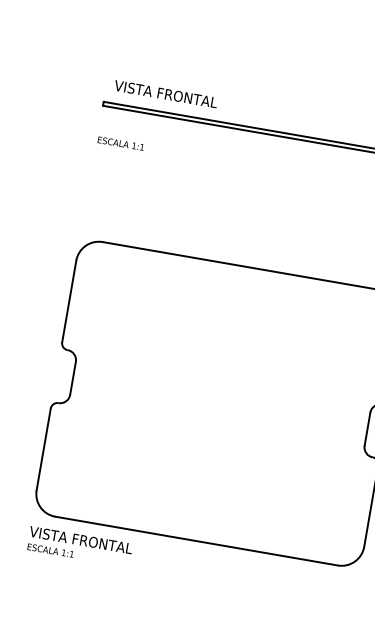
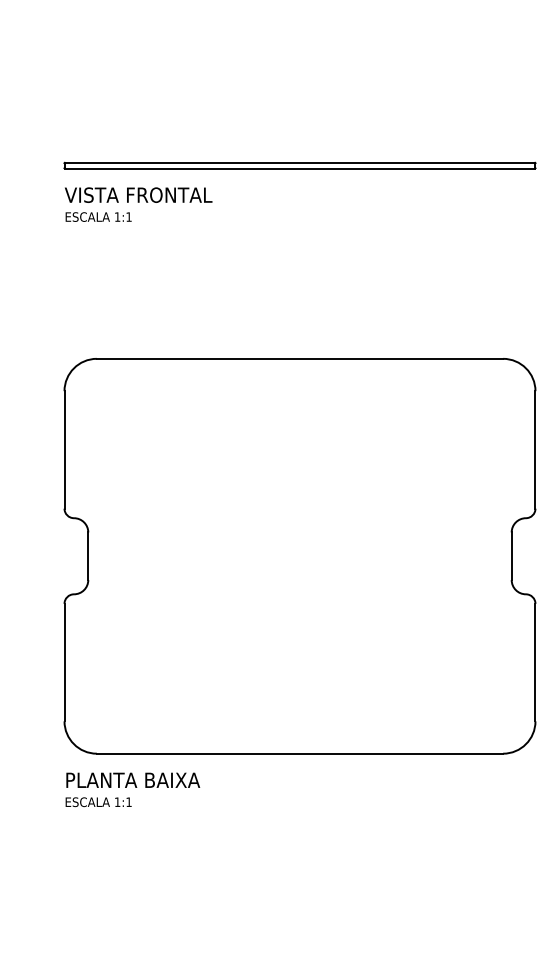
text: (166, 93) -> (138, 194), moved
text: (81, 540) -> (138, 780), VISTA FRONTAL -> PLANTA BAIXA

